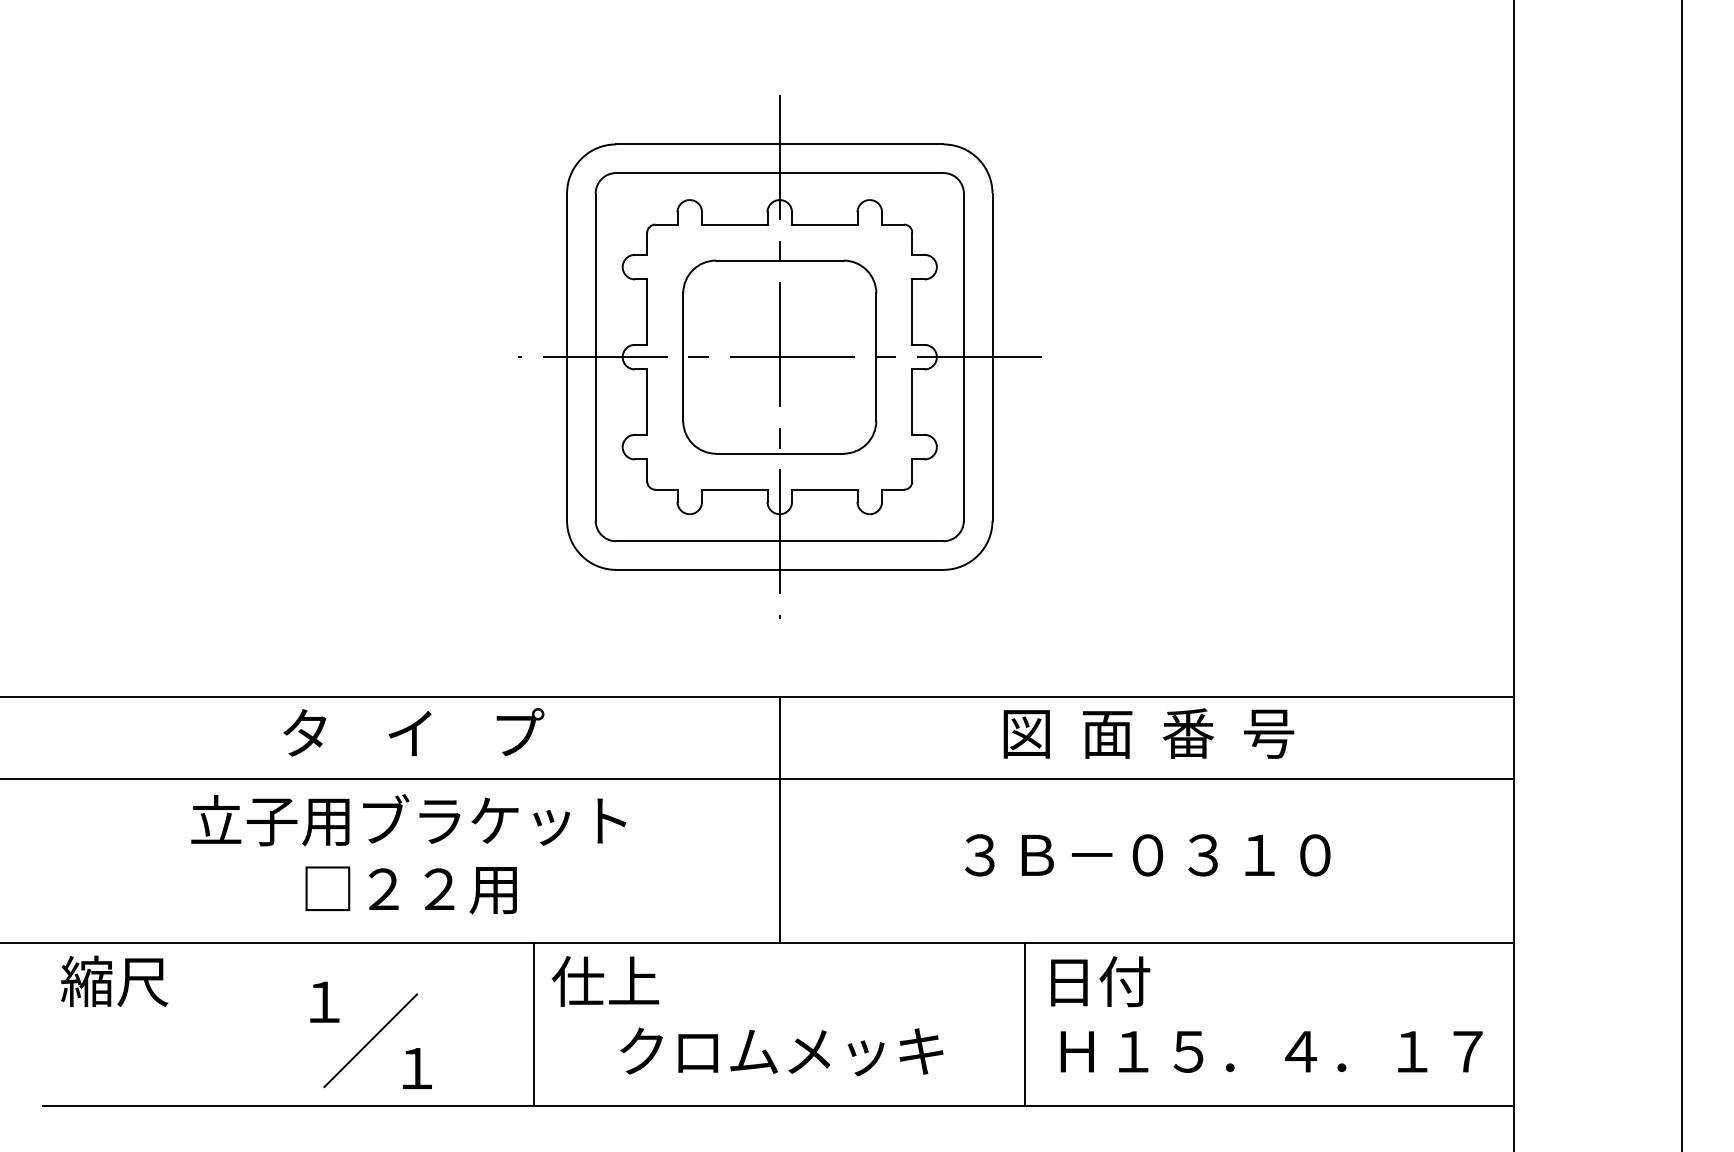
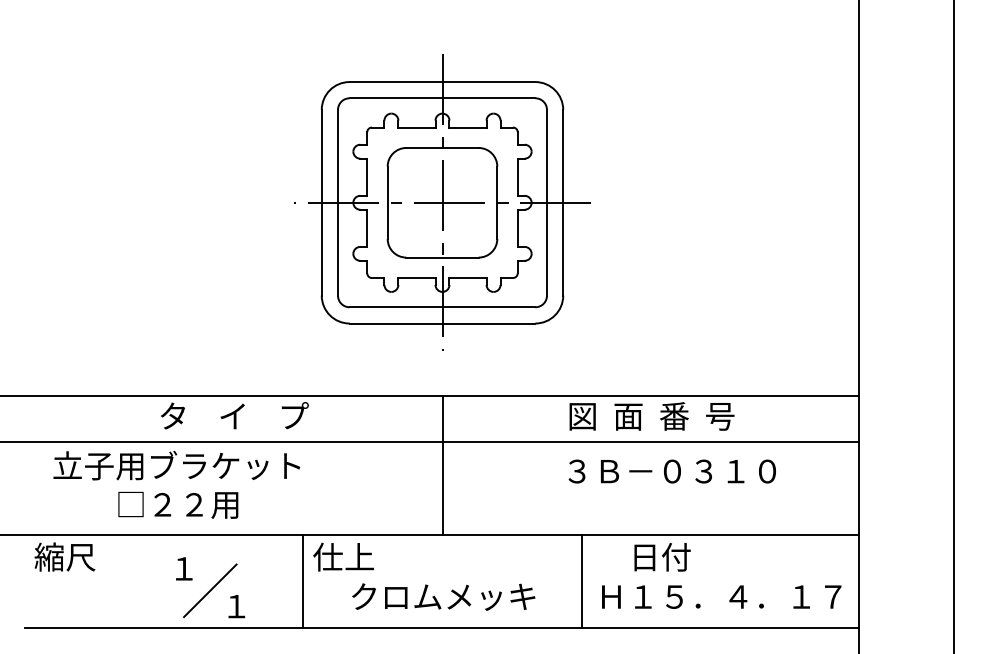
text: (408, 853) -> (176, 484), moved
text: (1146, 855) -> (671, 471), moved
text: (1100, 982) -> (662, 557), moved

